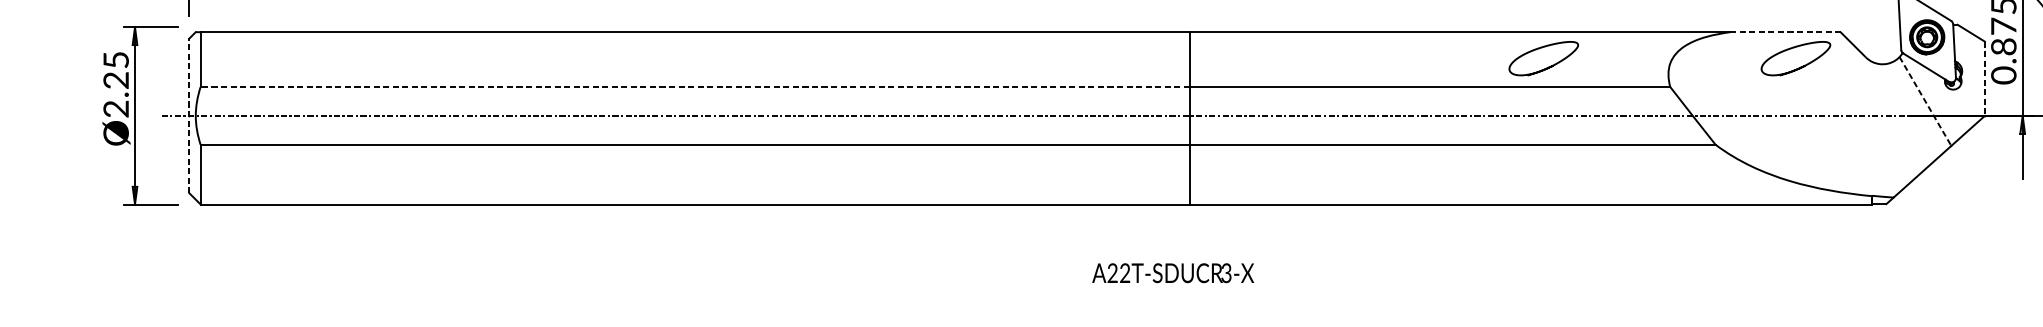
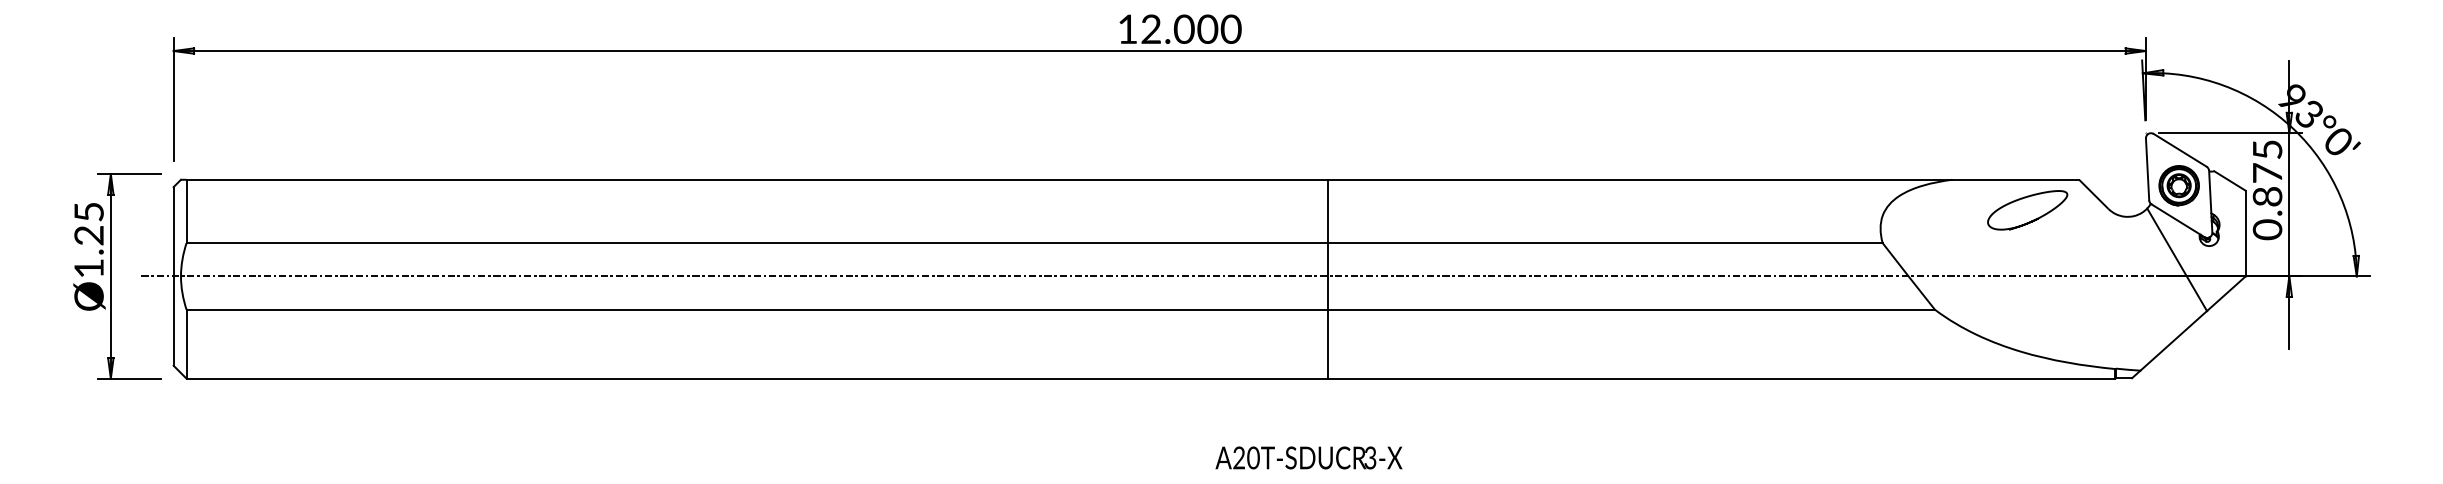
line: (1785, 31) -> (2015, 179), dashed -> solid
curve: (1547, 67) -> (1740, 220), removed
line: (1984, 78) -> (2245, 233), dashed -> solid
line: (695, 87) -> (757, 243), dashed -> solid
line: (1925, 102) -> (2177, 260), dashed -> solid
text: (115, 109) -> (88, 268), Ø2.25 -> Ø1.25
line: (189, 115) -> (173, 275), dashed -> solid
text: (1125, 272) -> (1253, 457), A22T-SDUCR -> A20T-SDUCR

